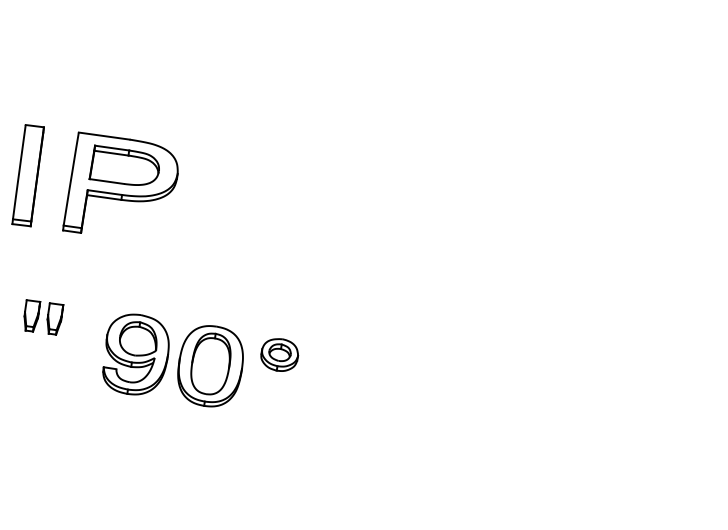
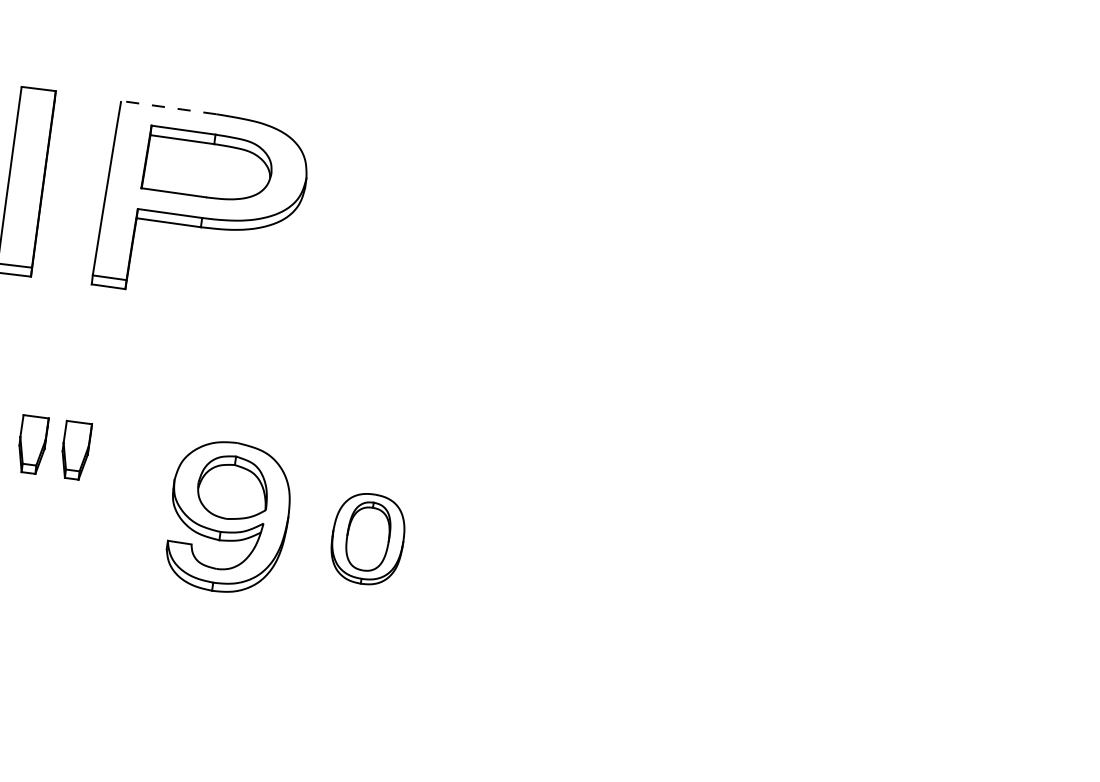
line: (104, 136) -> (169, 108), solid -> dashed
part: (279, 354) -> (497, 516), removed
part: (210, 366) -> (367, 539), size x0.6

